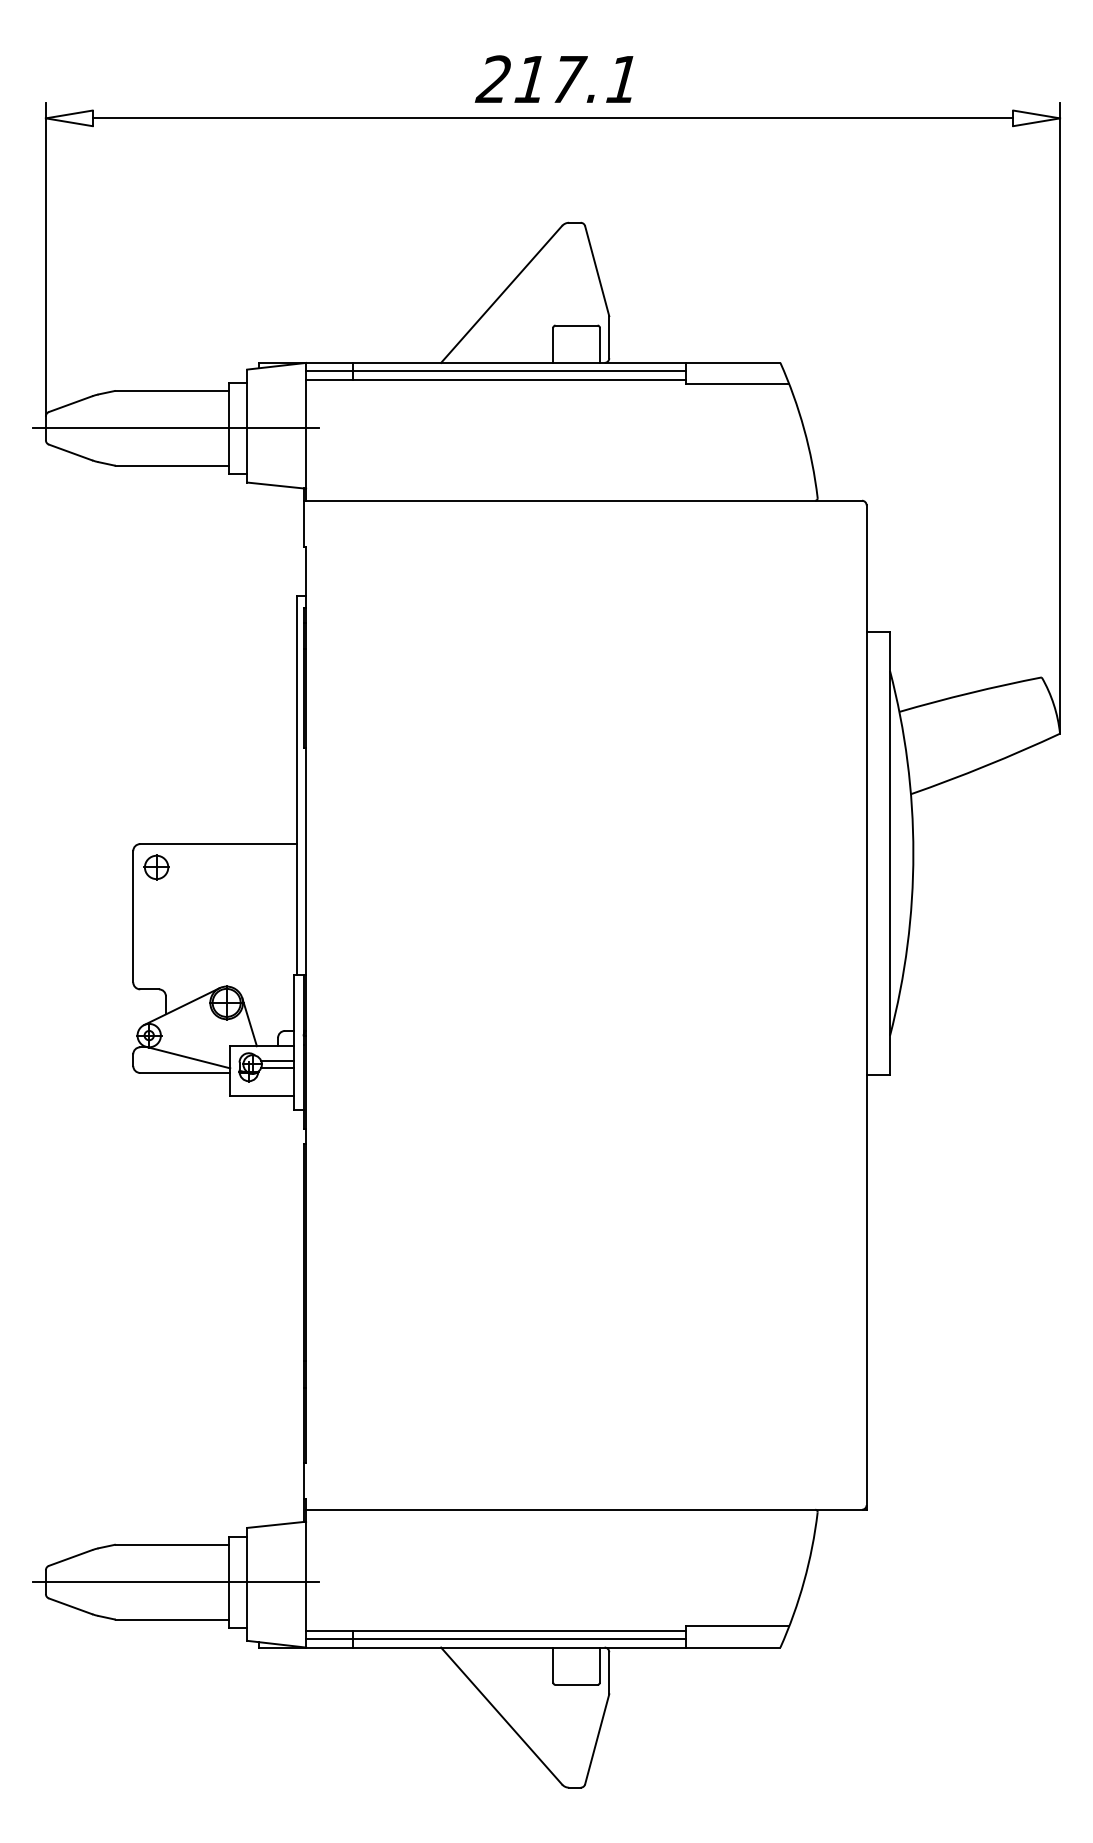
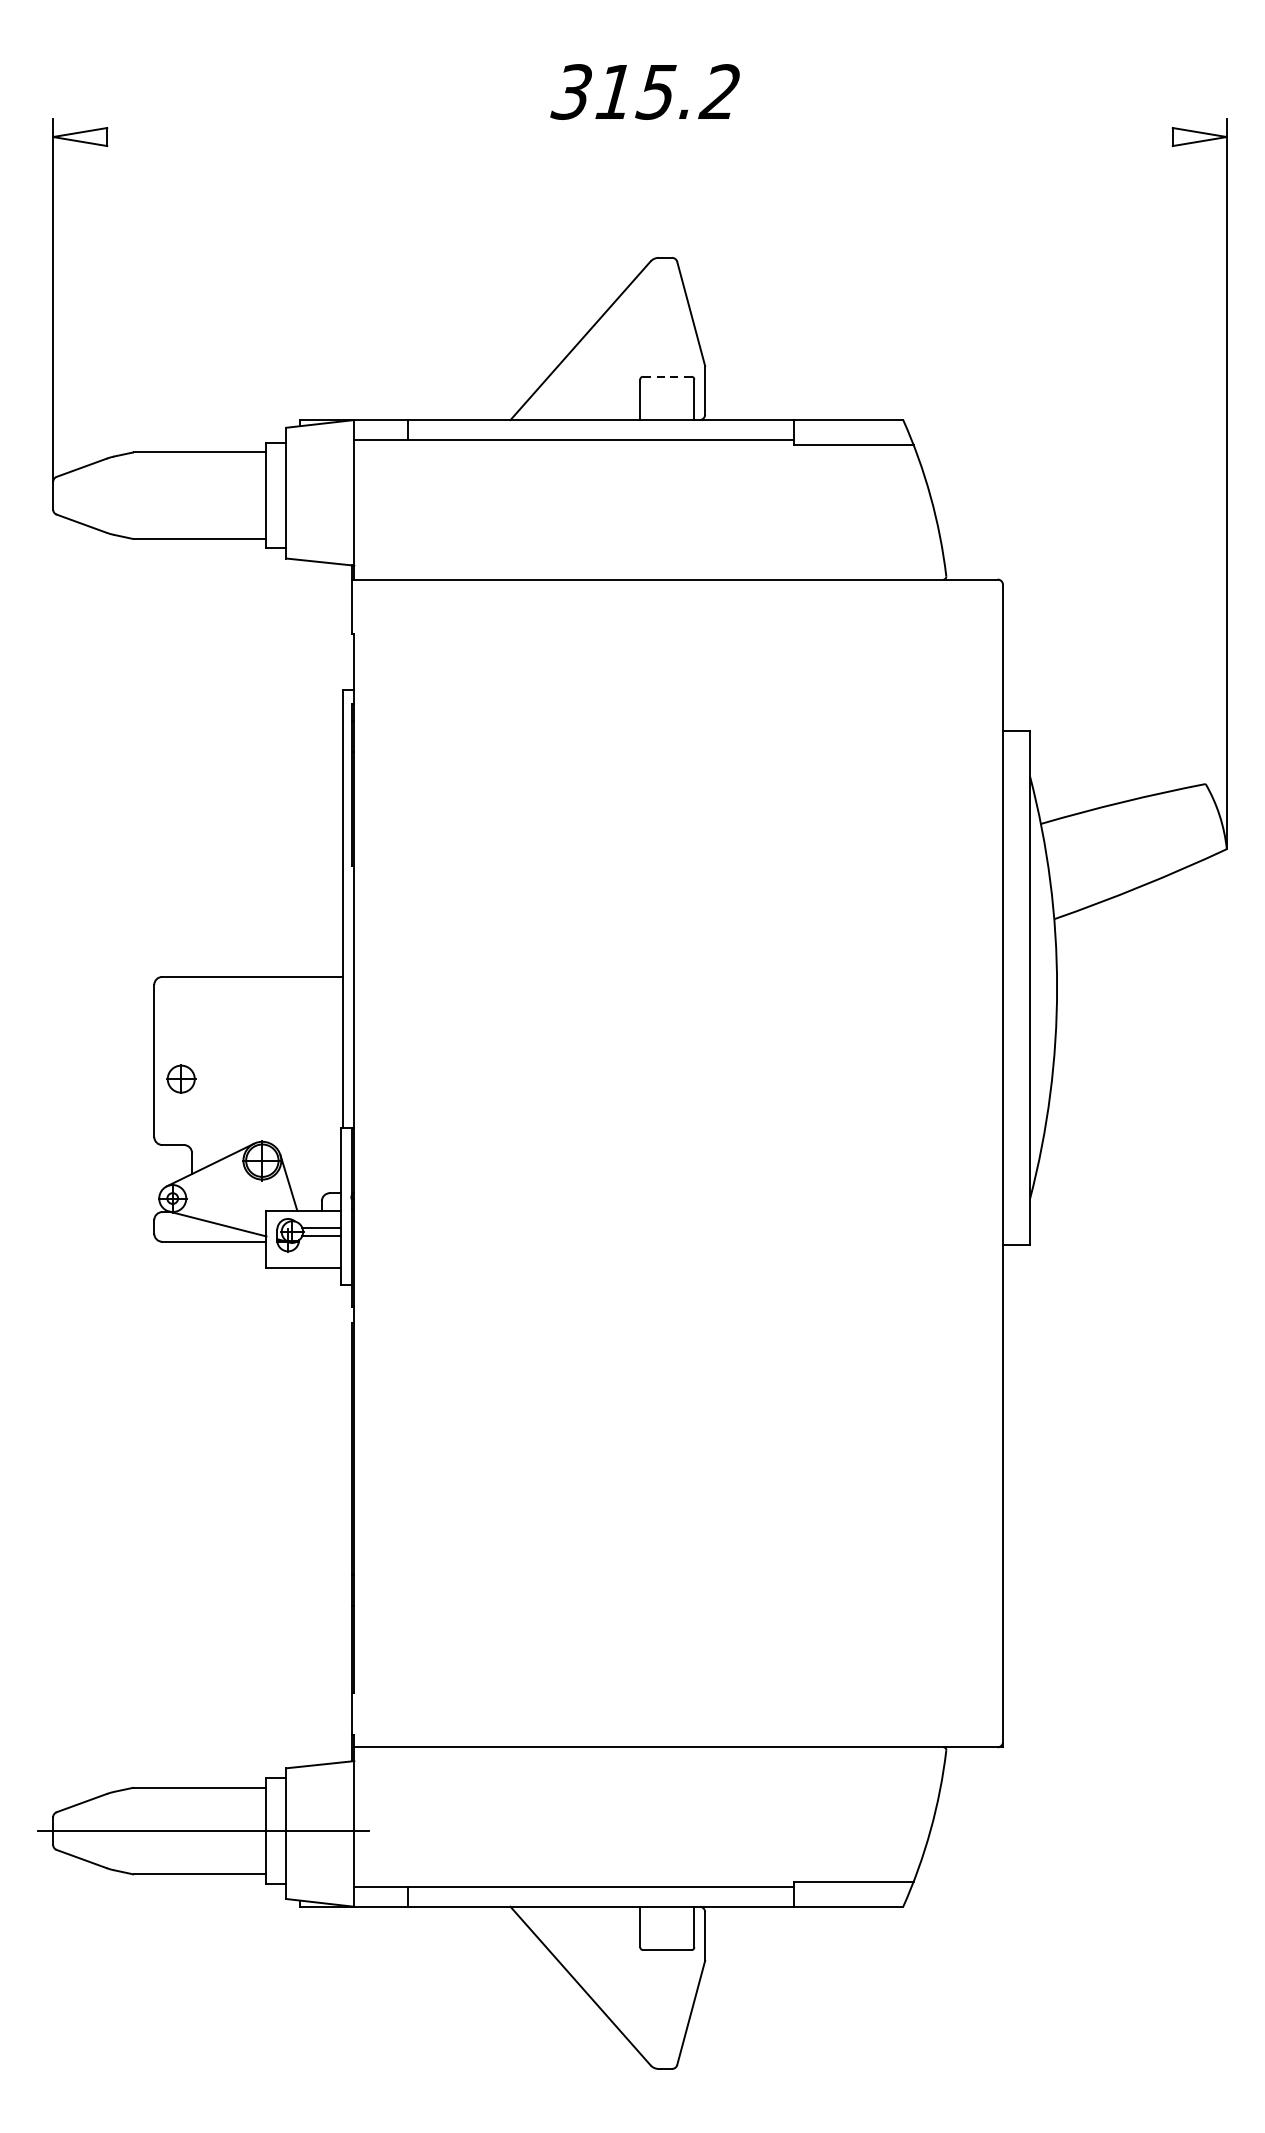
text: (556, 79) -> (644, 92), 217.1 -> 315.2
line: (552, 118) -> (639, 137), removed
line: (576, 325) -> (667, 376), solid -> dashed
line: (495, 371) -> (573, 429), removed
line: (175, 428) -> (203, 495), removed
part: (156, 867) -> (181, 1079), moved
line: (495, 1639) -> (573, 1897), removed

